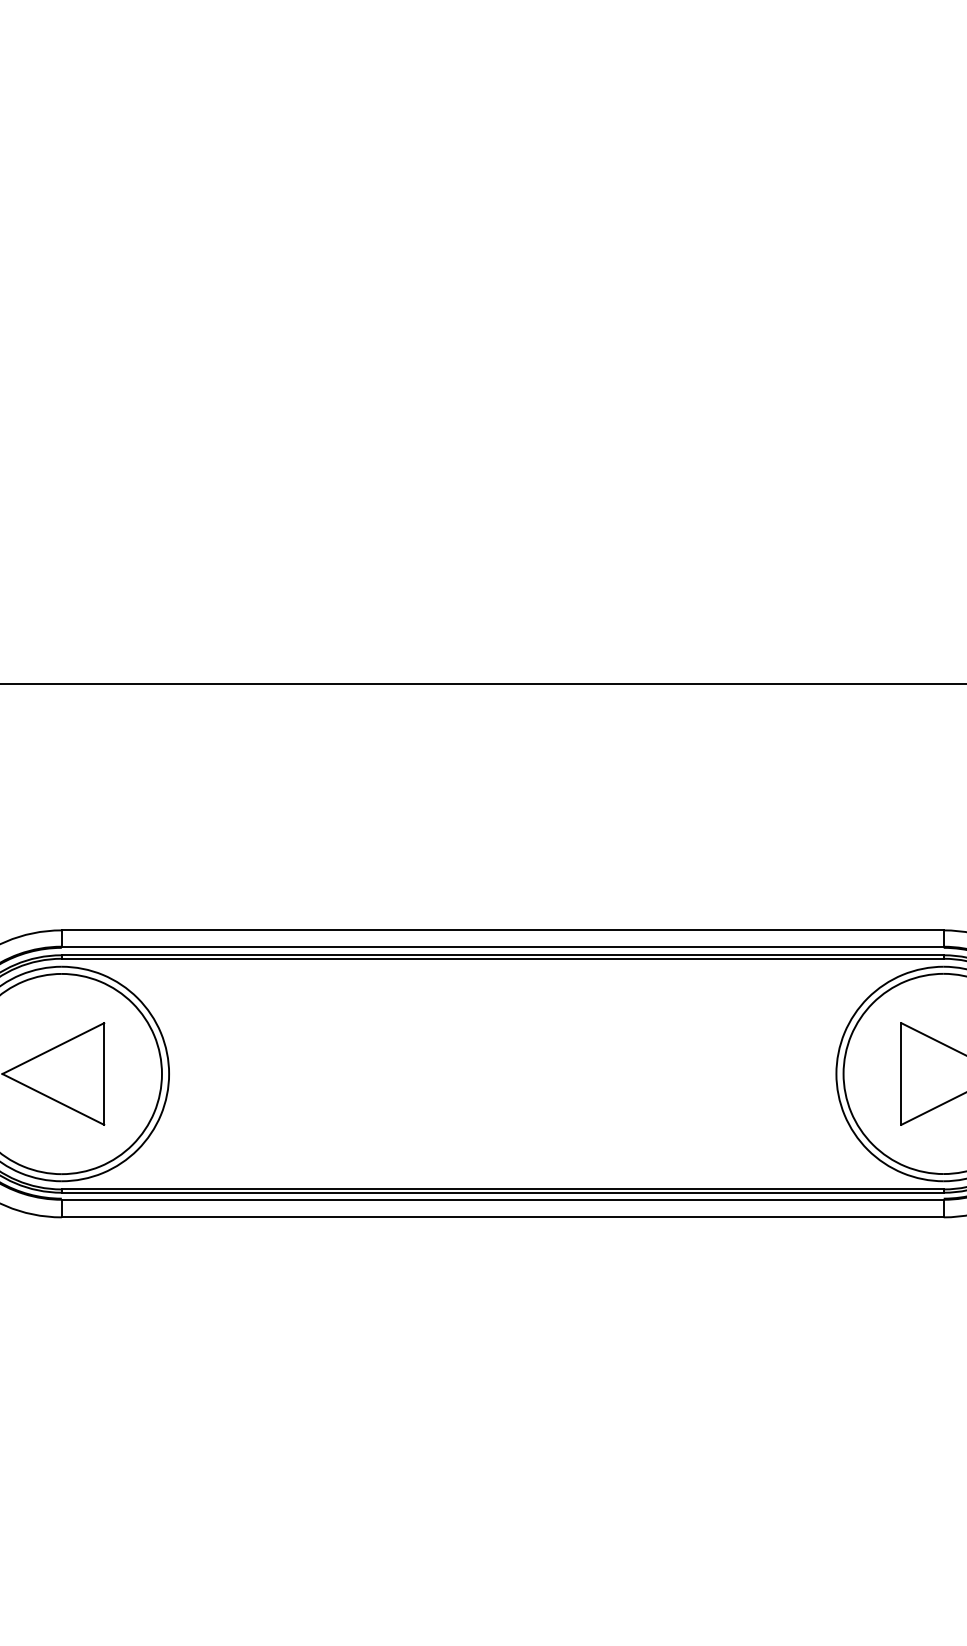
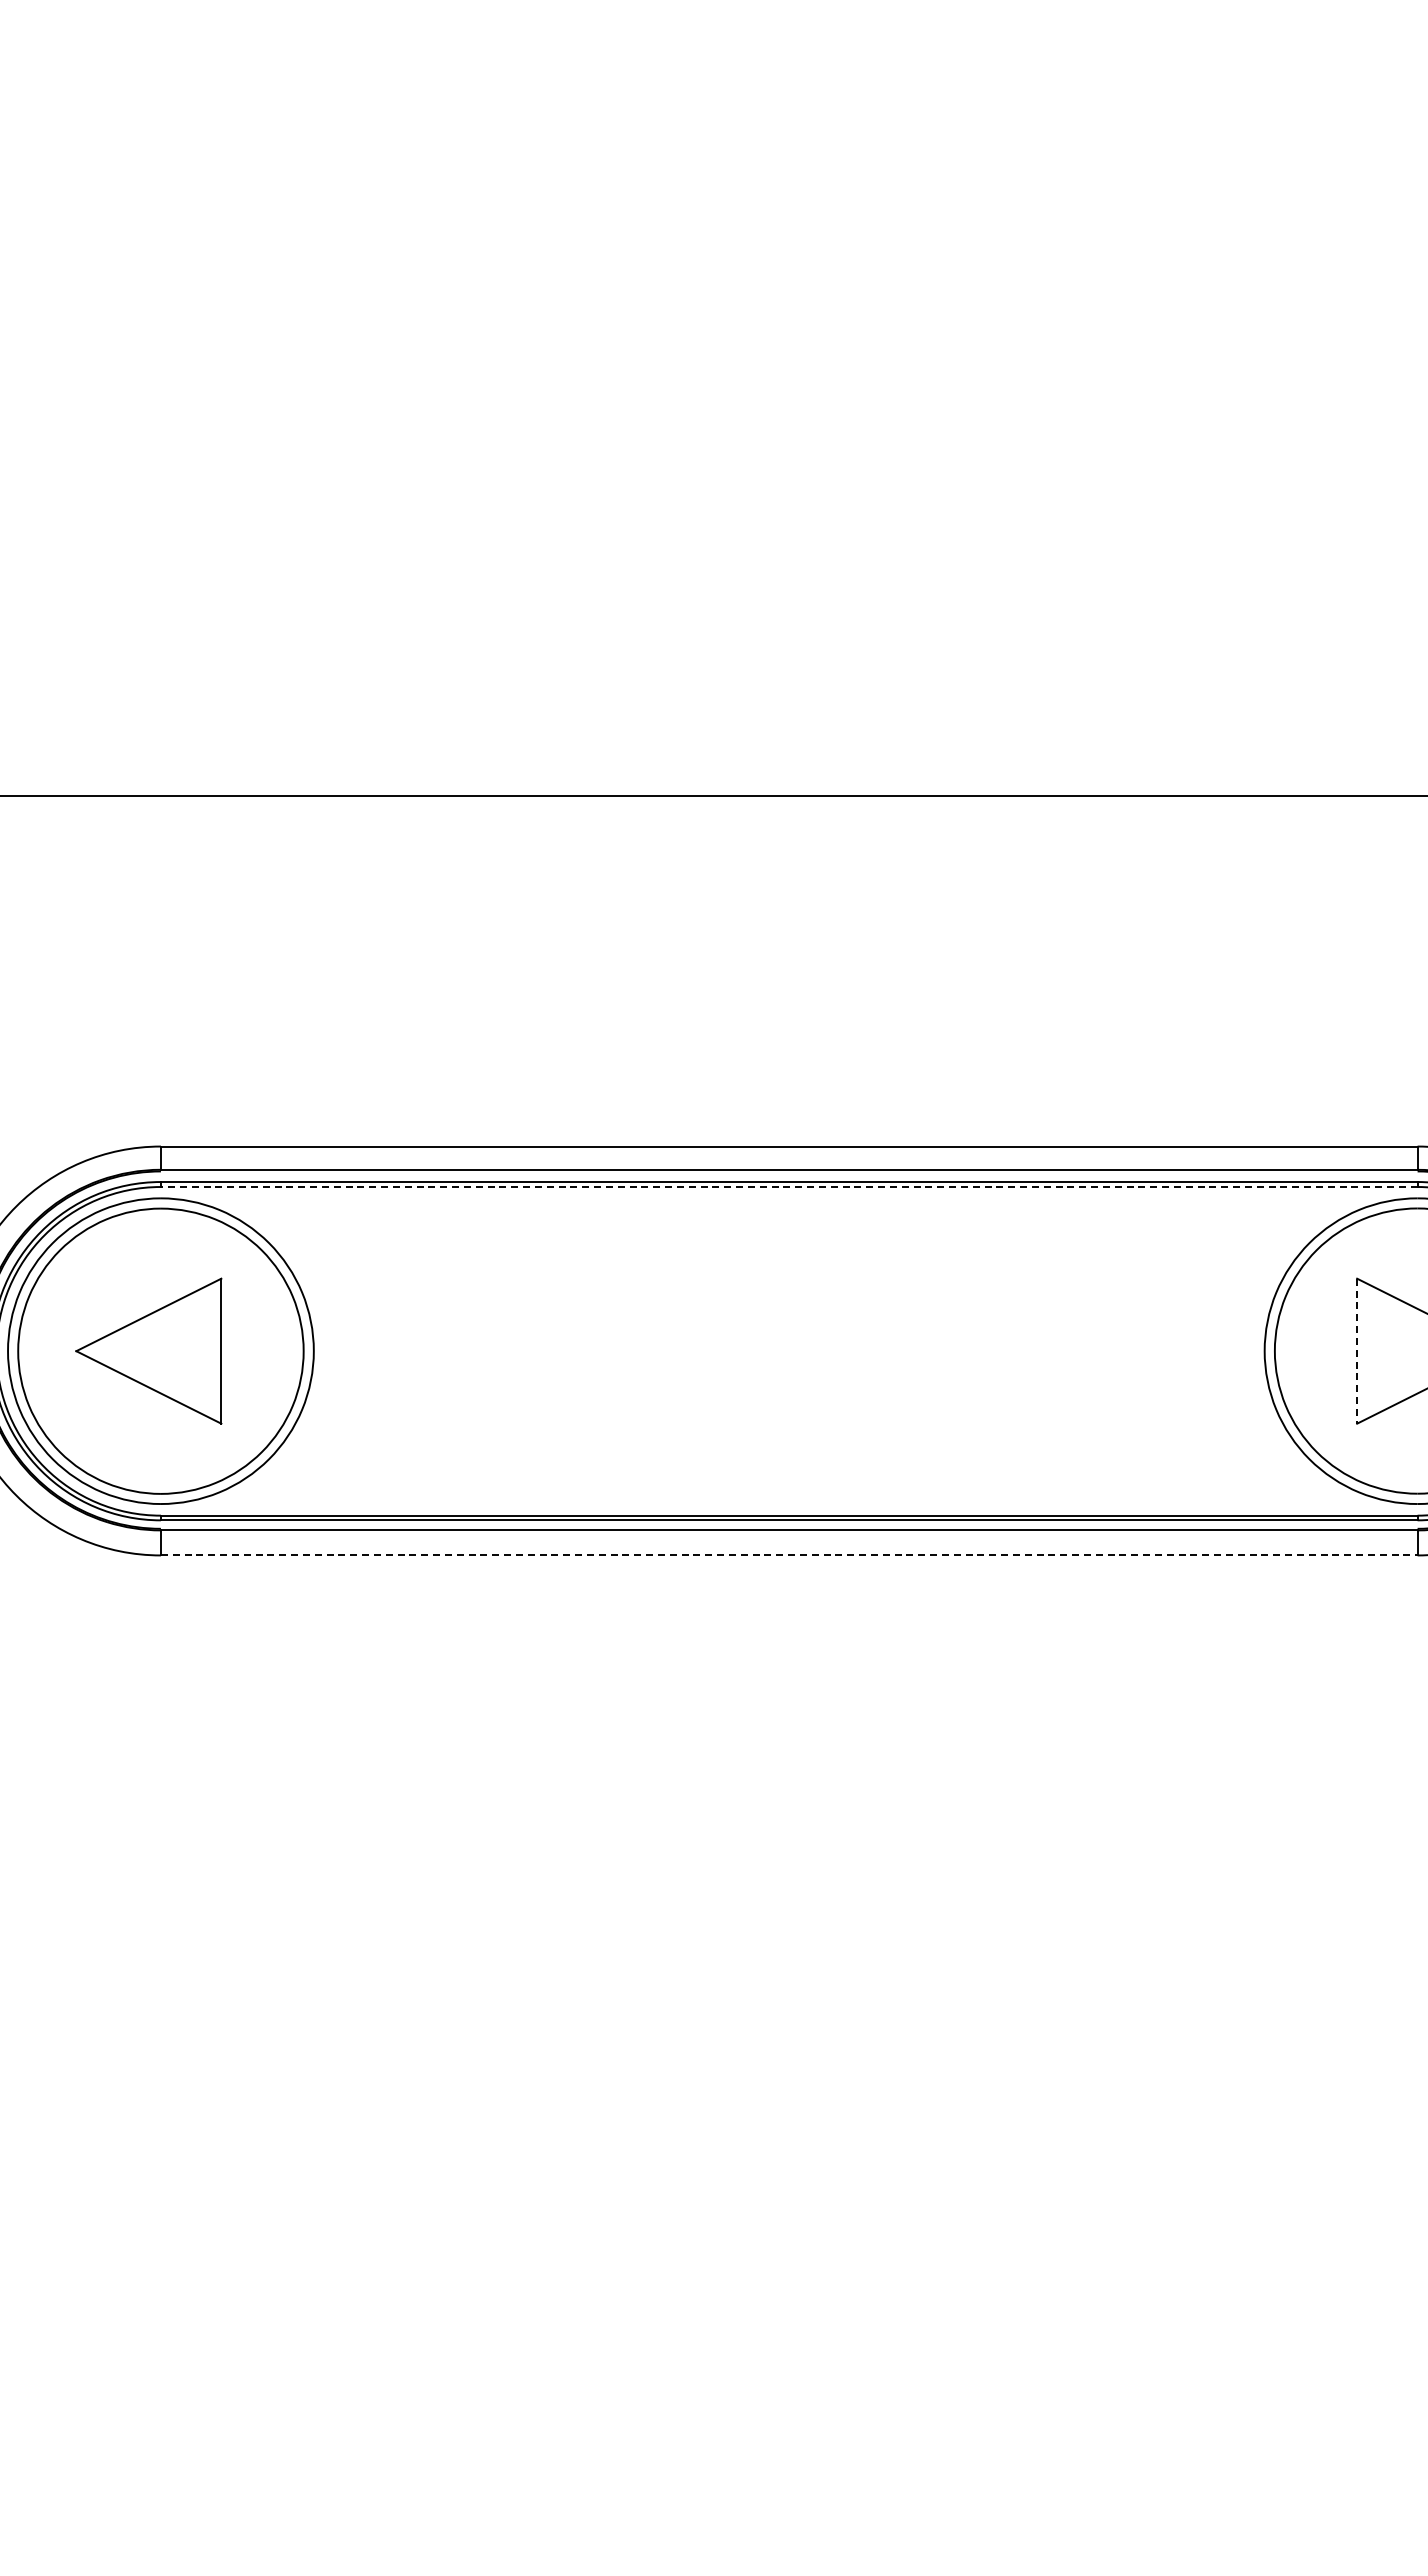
line: (502, 959) -> (788, 1187), solid -> dashed
line: (901, 1074) -> (1357, 1351), solid -> dashed
line: (502, 1217) -> (789, 1555), solid -> dashed

